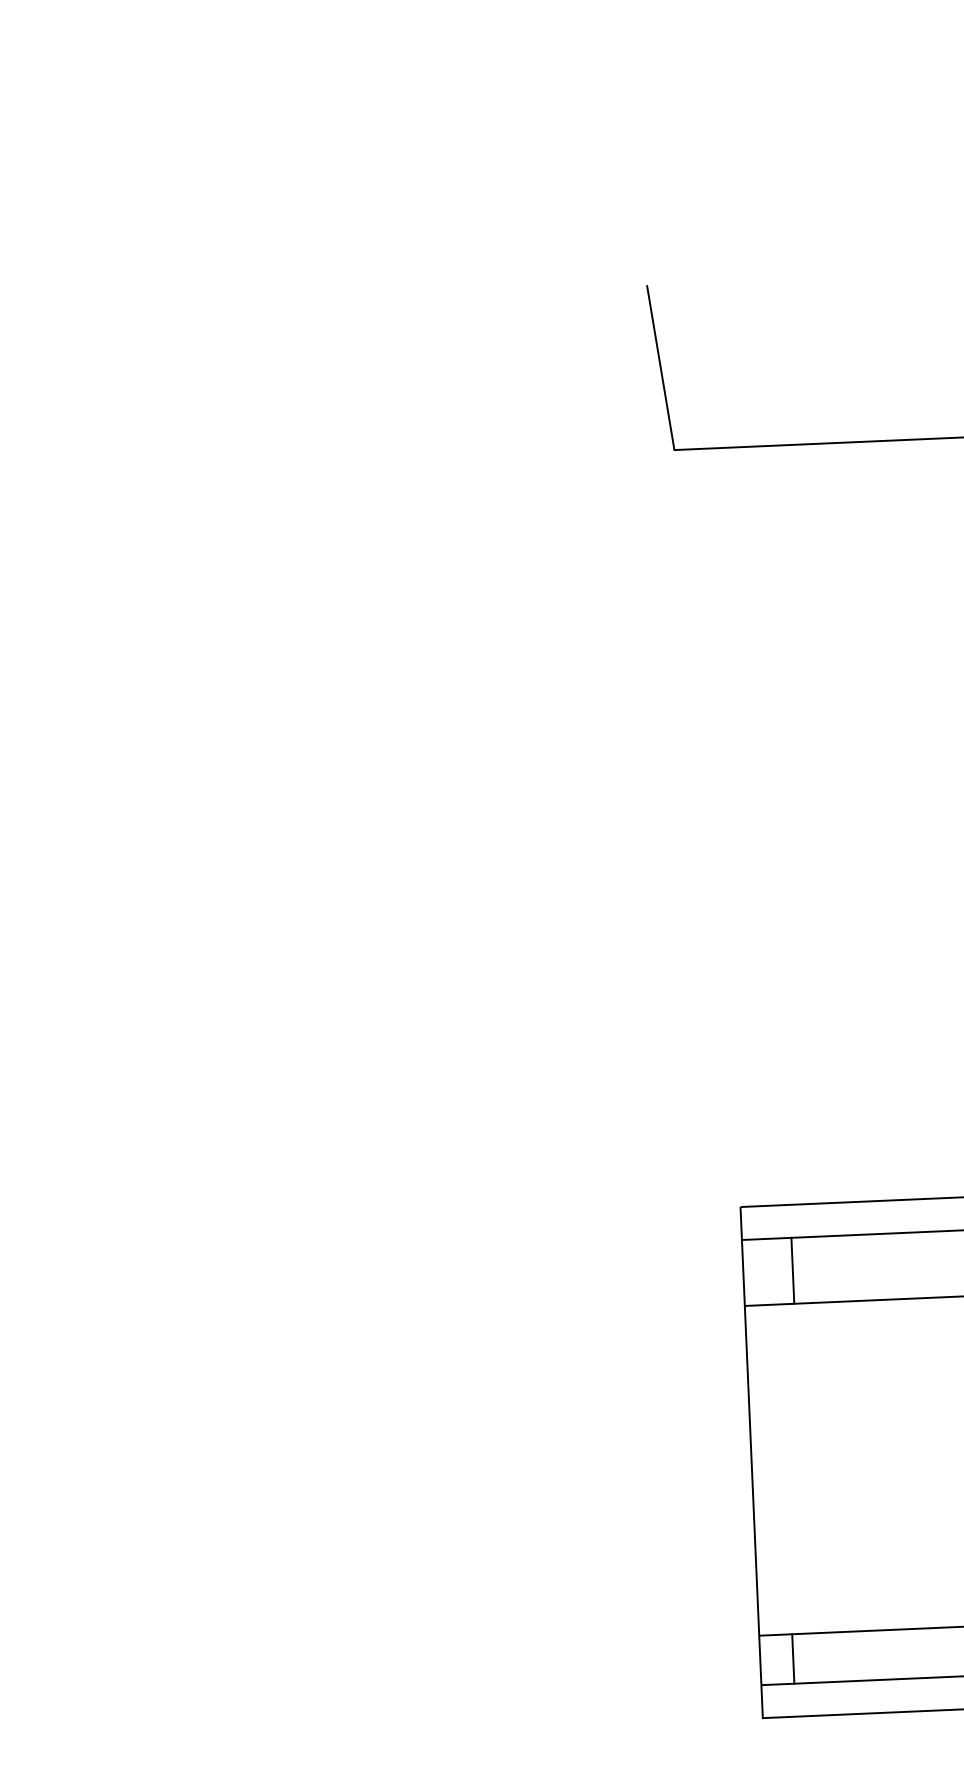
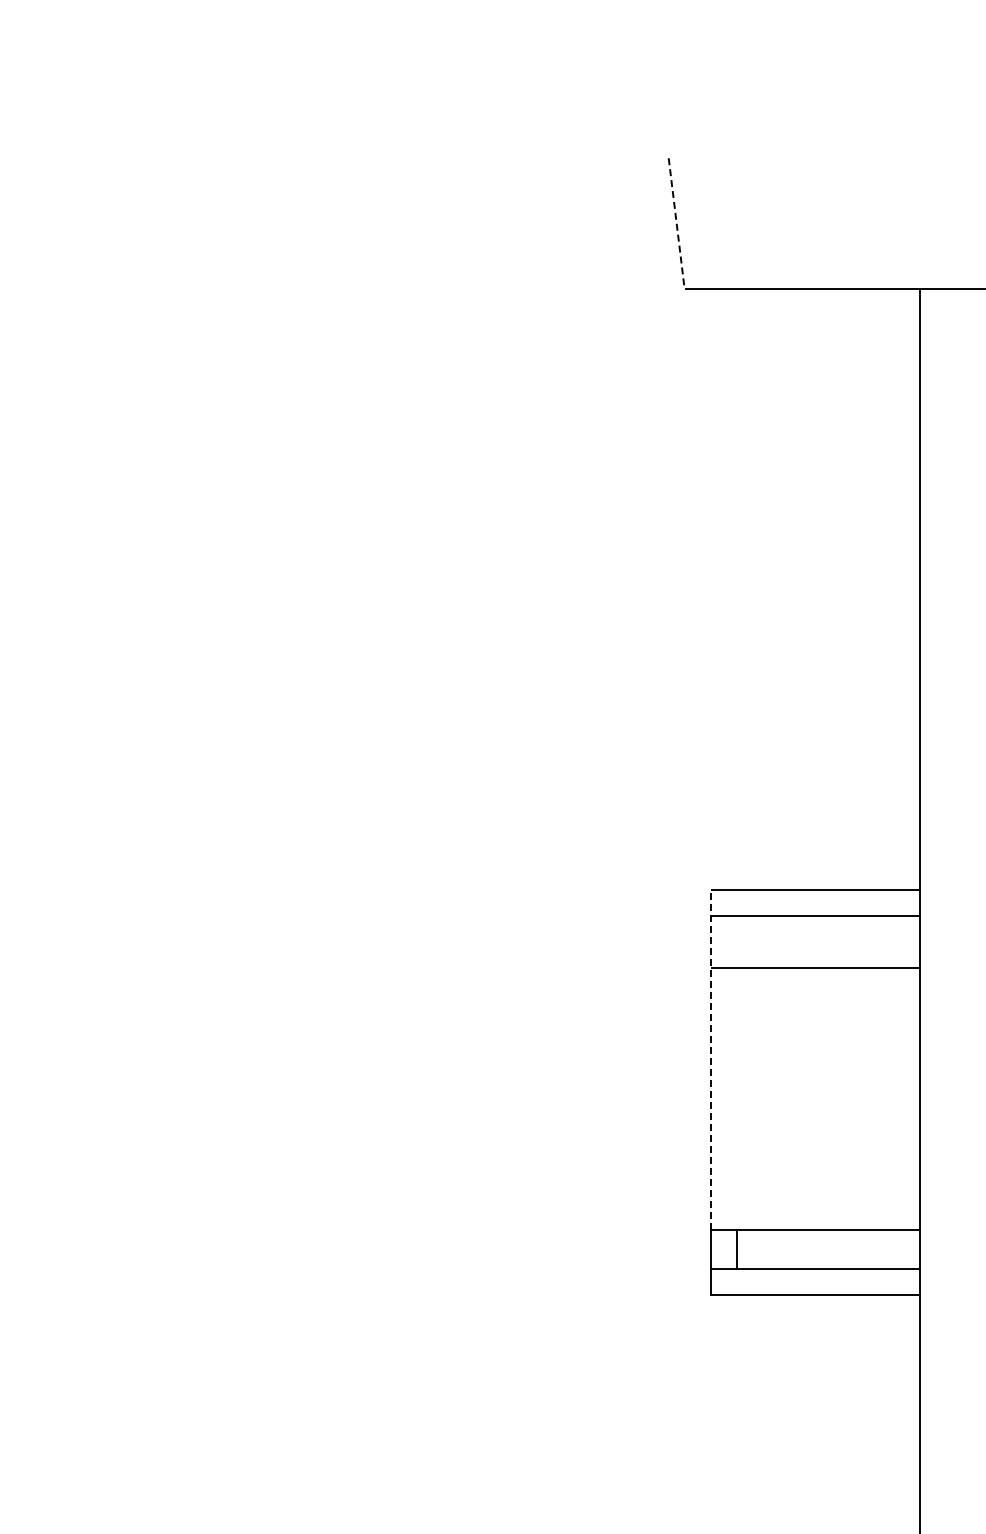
line: (660, 367) -> (676, 223), solid -> dashed
line: (792, 1271) -> (749, 942), removed
line: (749, 1420) -> (710, 1059), solid -> dashed

